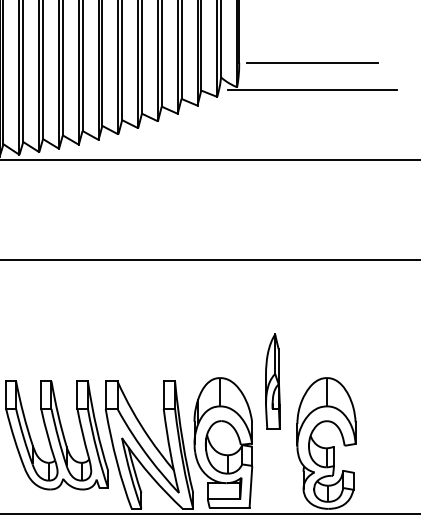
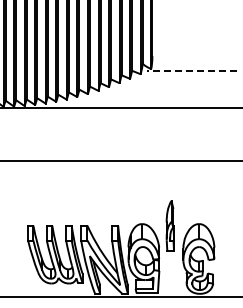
line: (312, 61) -> (191, 55), removed
line: (312, 89) -> (191, 70), solid -> dashed

